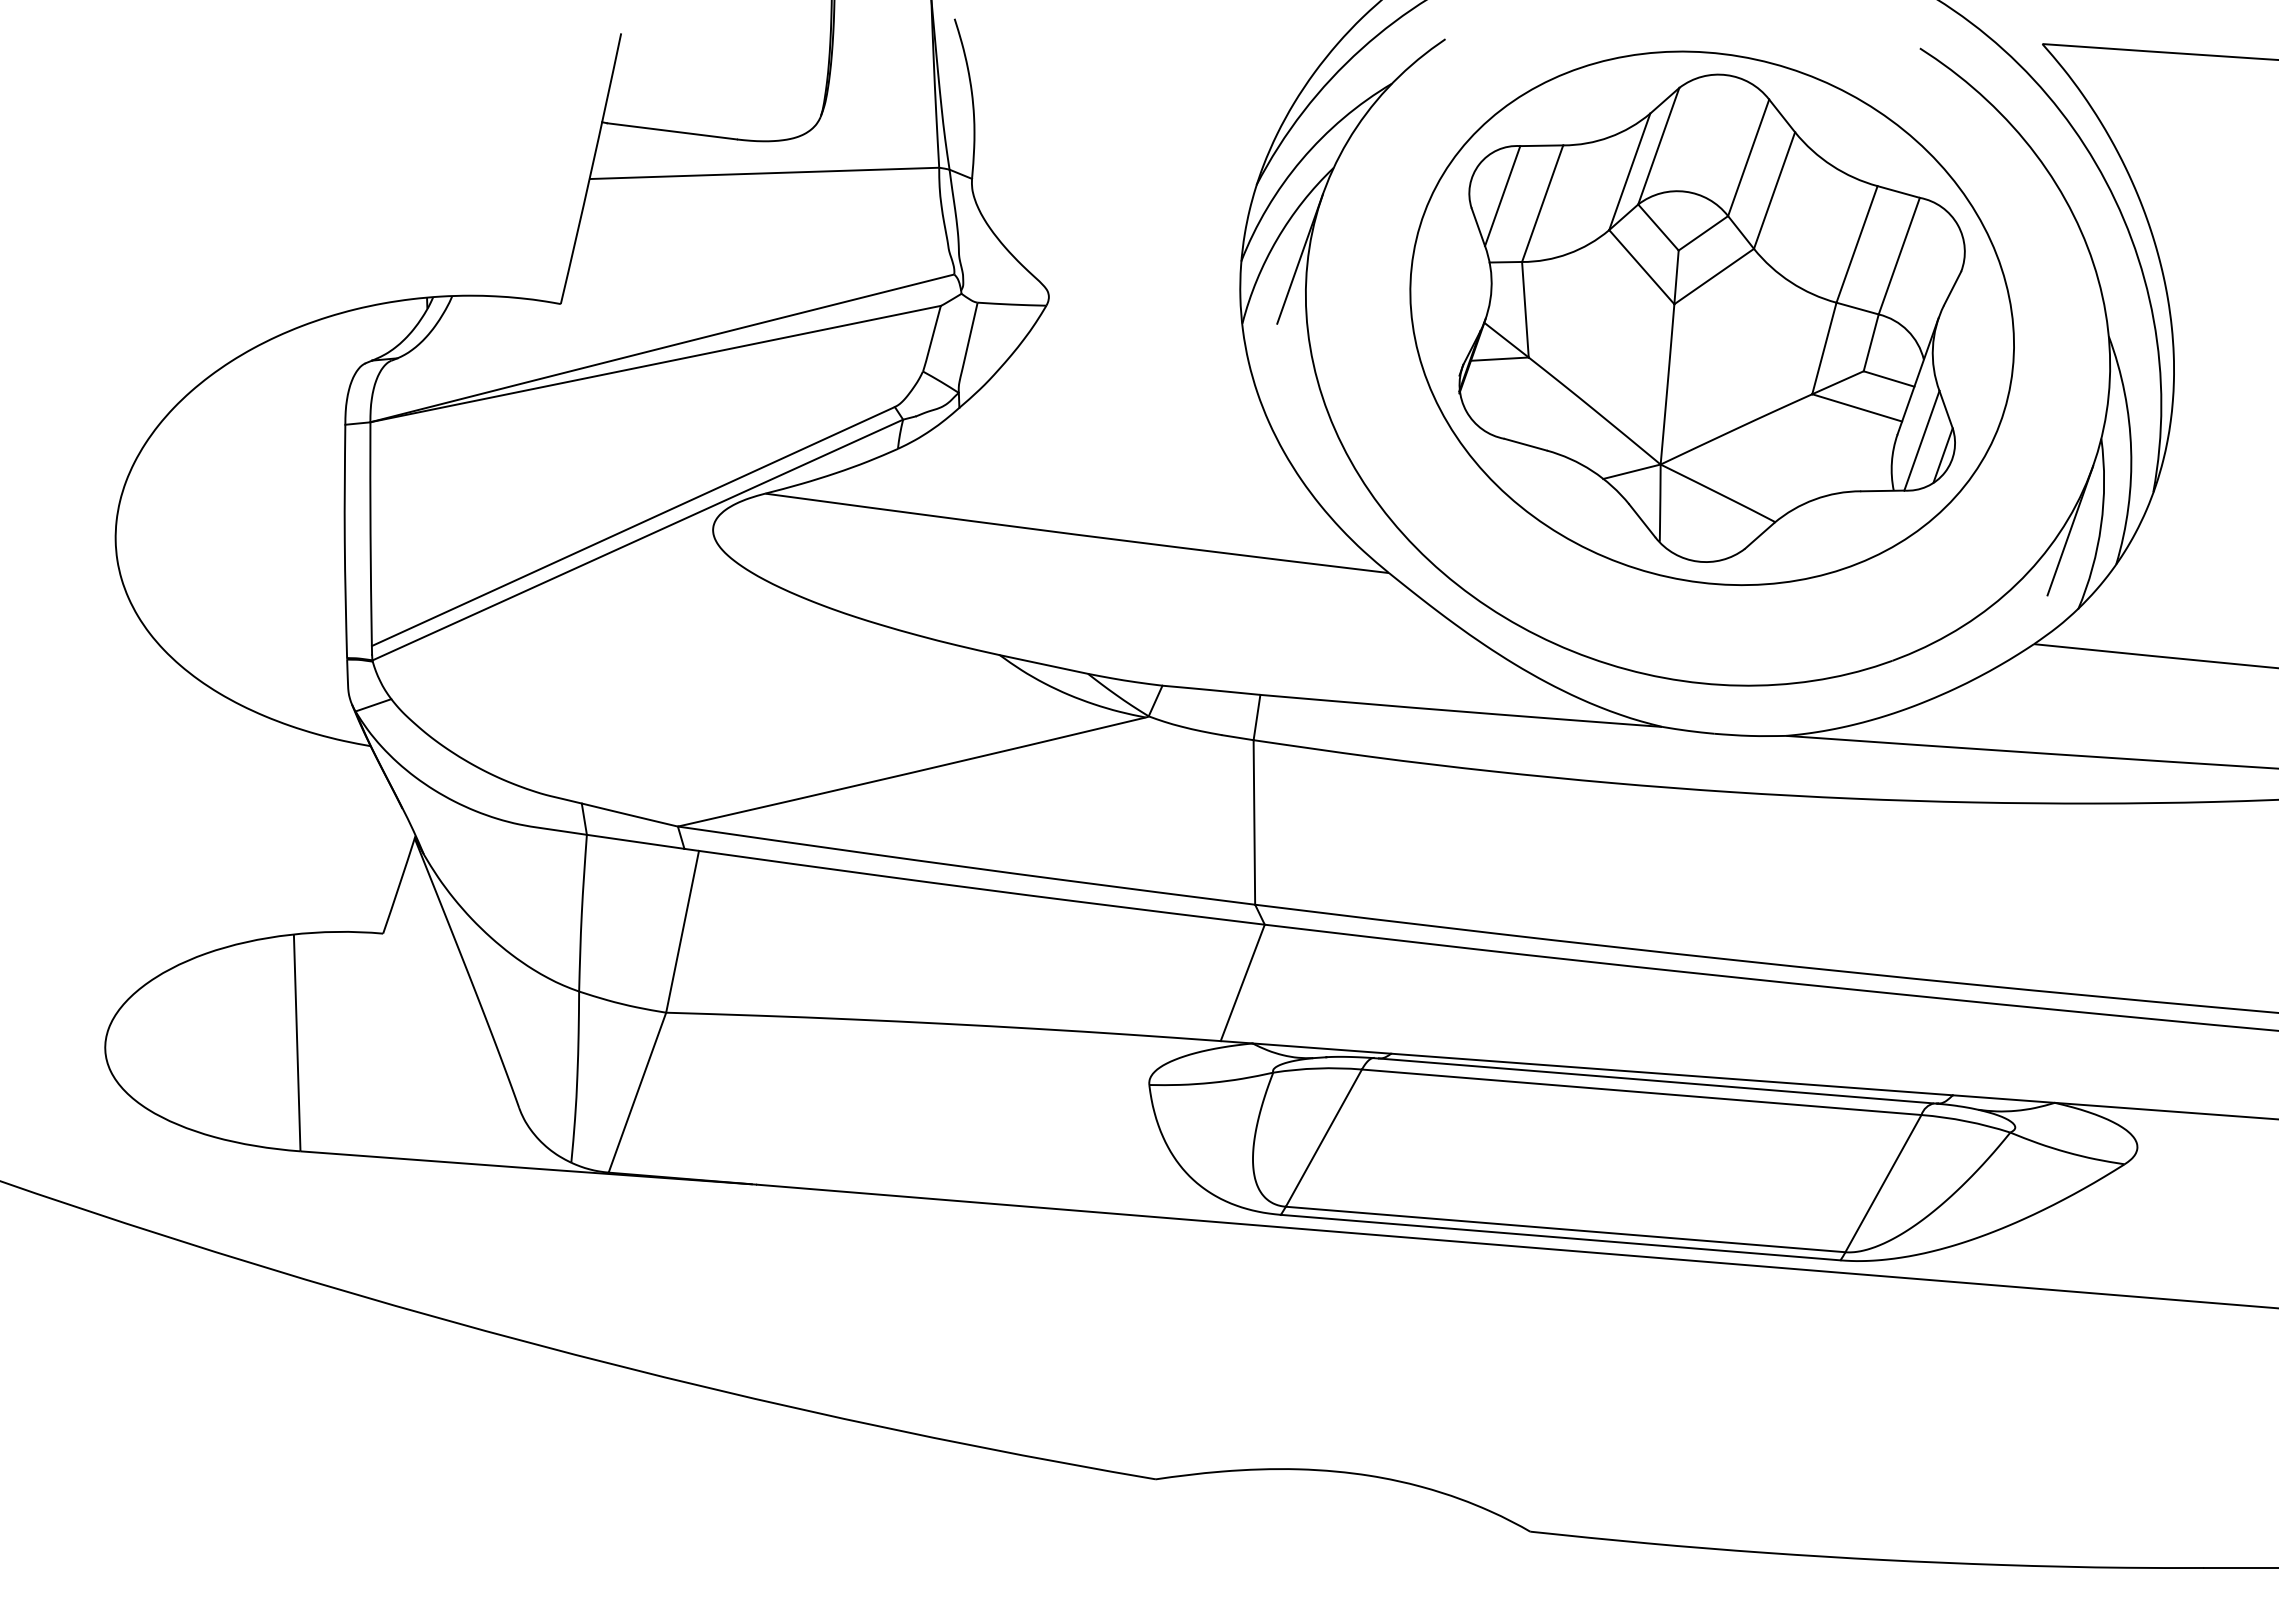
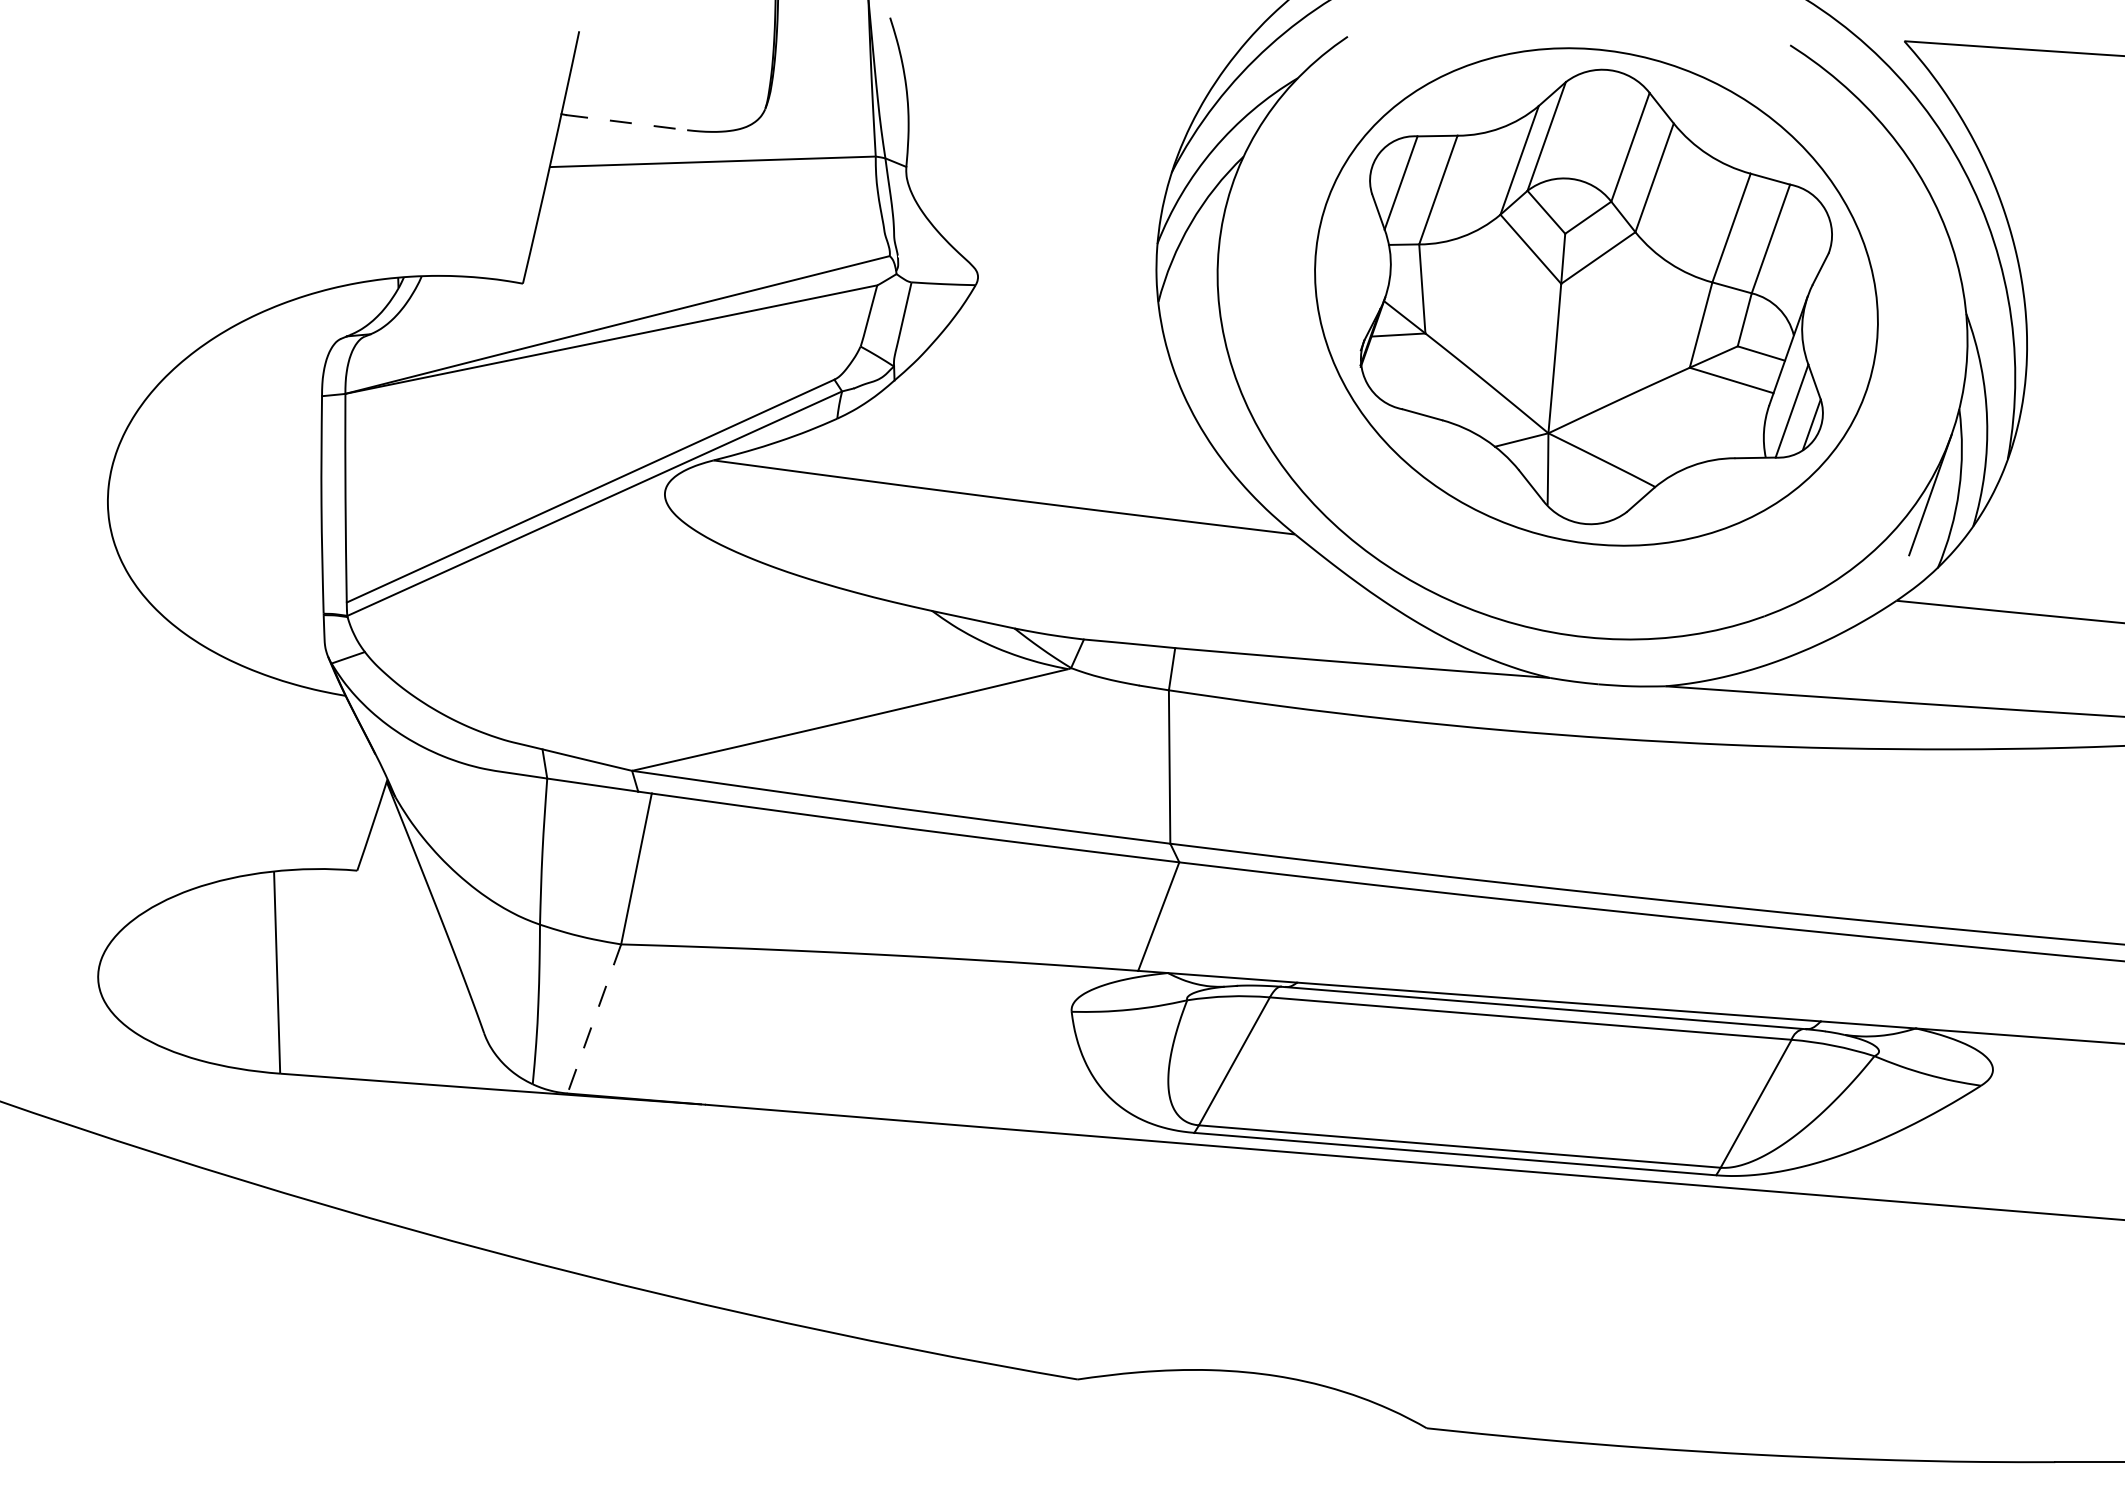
line: (672, 131) -> (627, 122), solid -> dashed
line: (1299, 258) -> (1211, 241), removed
line: (637, 1092) -> (594, 1018), solid -> dashed

